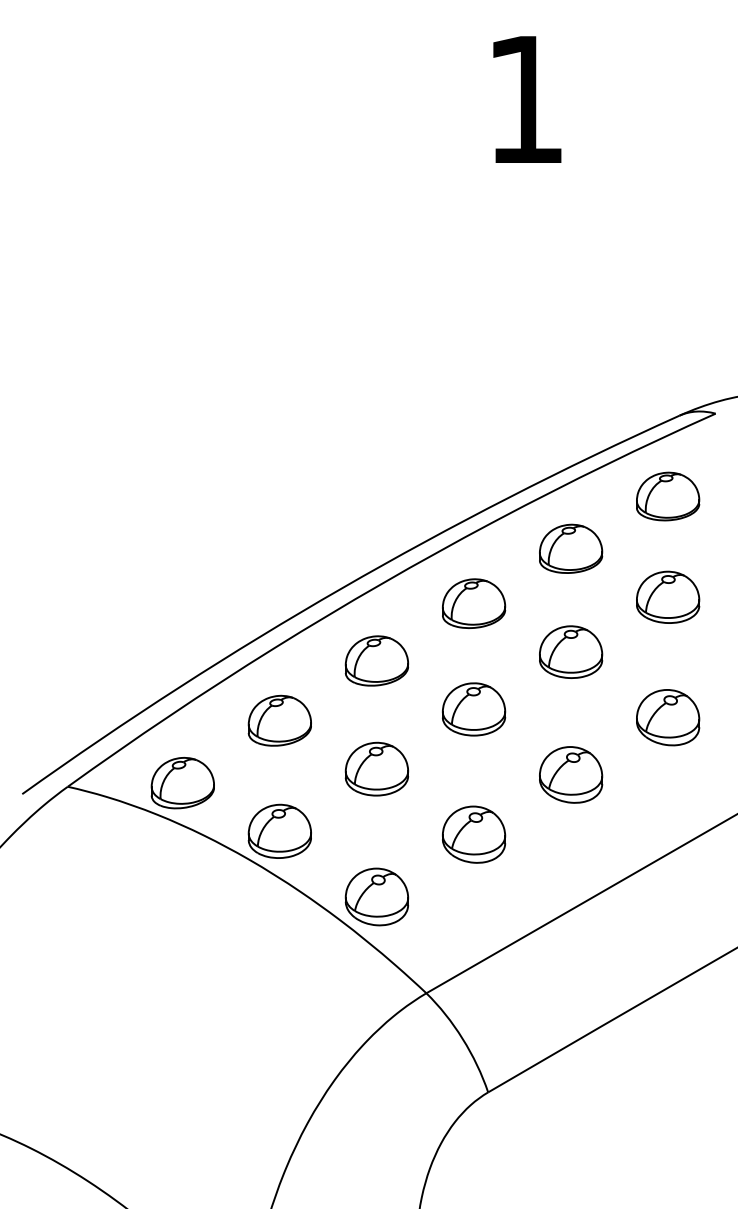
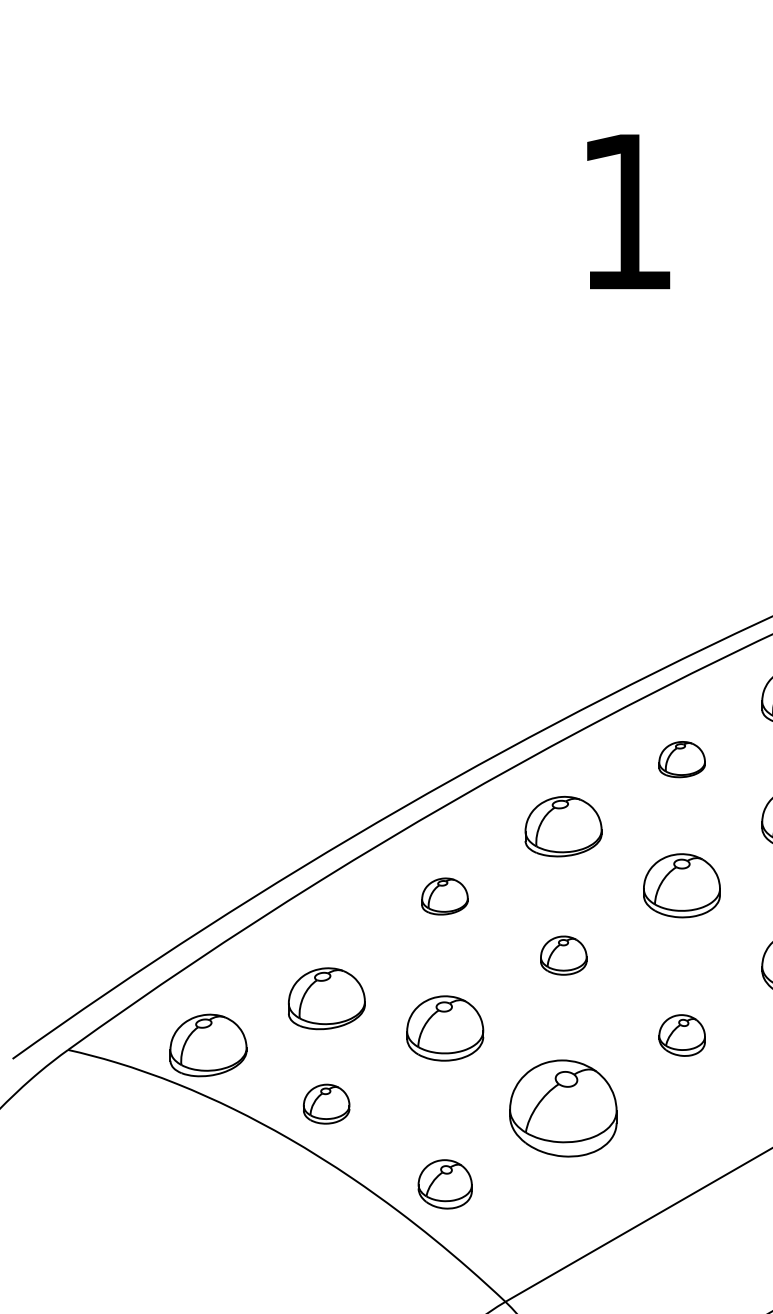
part: (571, 548) -> (682, 759), size x0.6
part: (376, 660) -> (444, 895), size x0.6
part: (474, 709) -> (564, 955), size x0.6
part: (279, 720) -> (326, 998), moved
part: (571, 774) -> (682, 1034), size x0.6
part: (279, 830) -> (326, 1103), size x0.6
part: (474, 834) -> (564, 1108), size x1.4
part: (376, 896) -> (444, 1183), size x0.7

